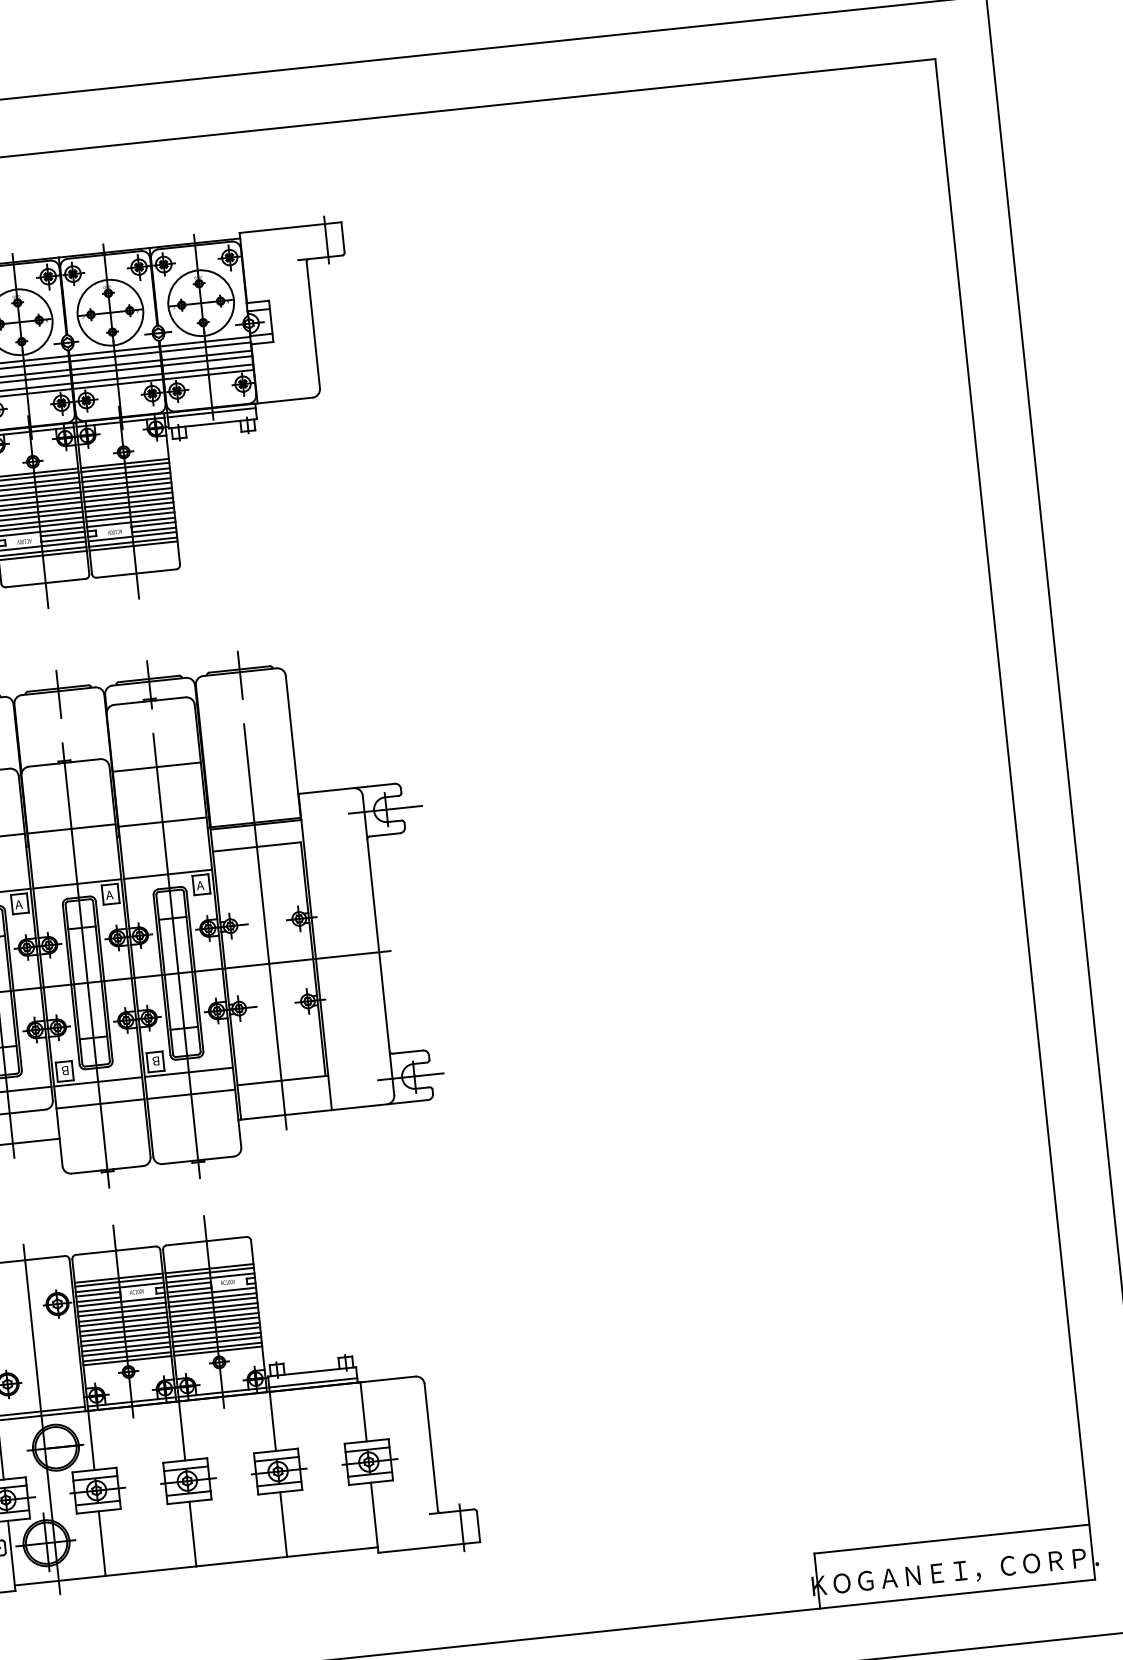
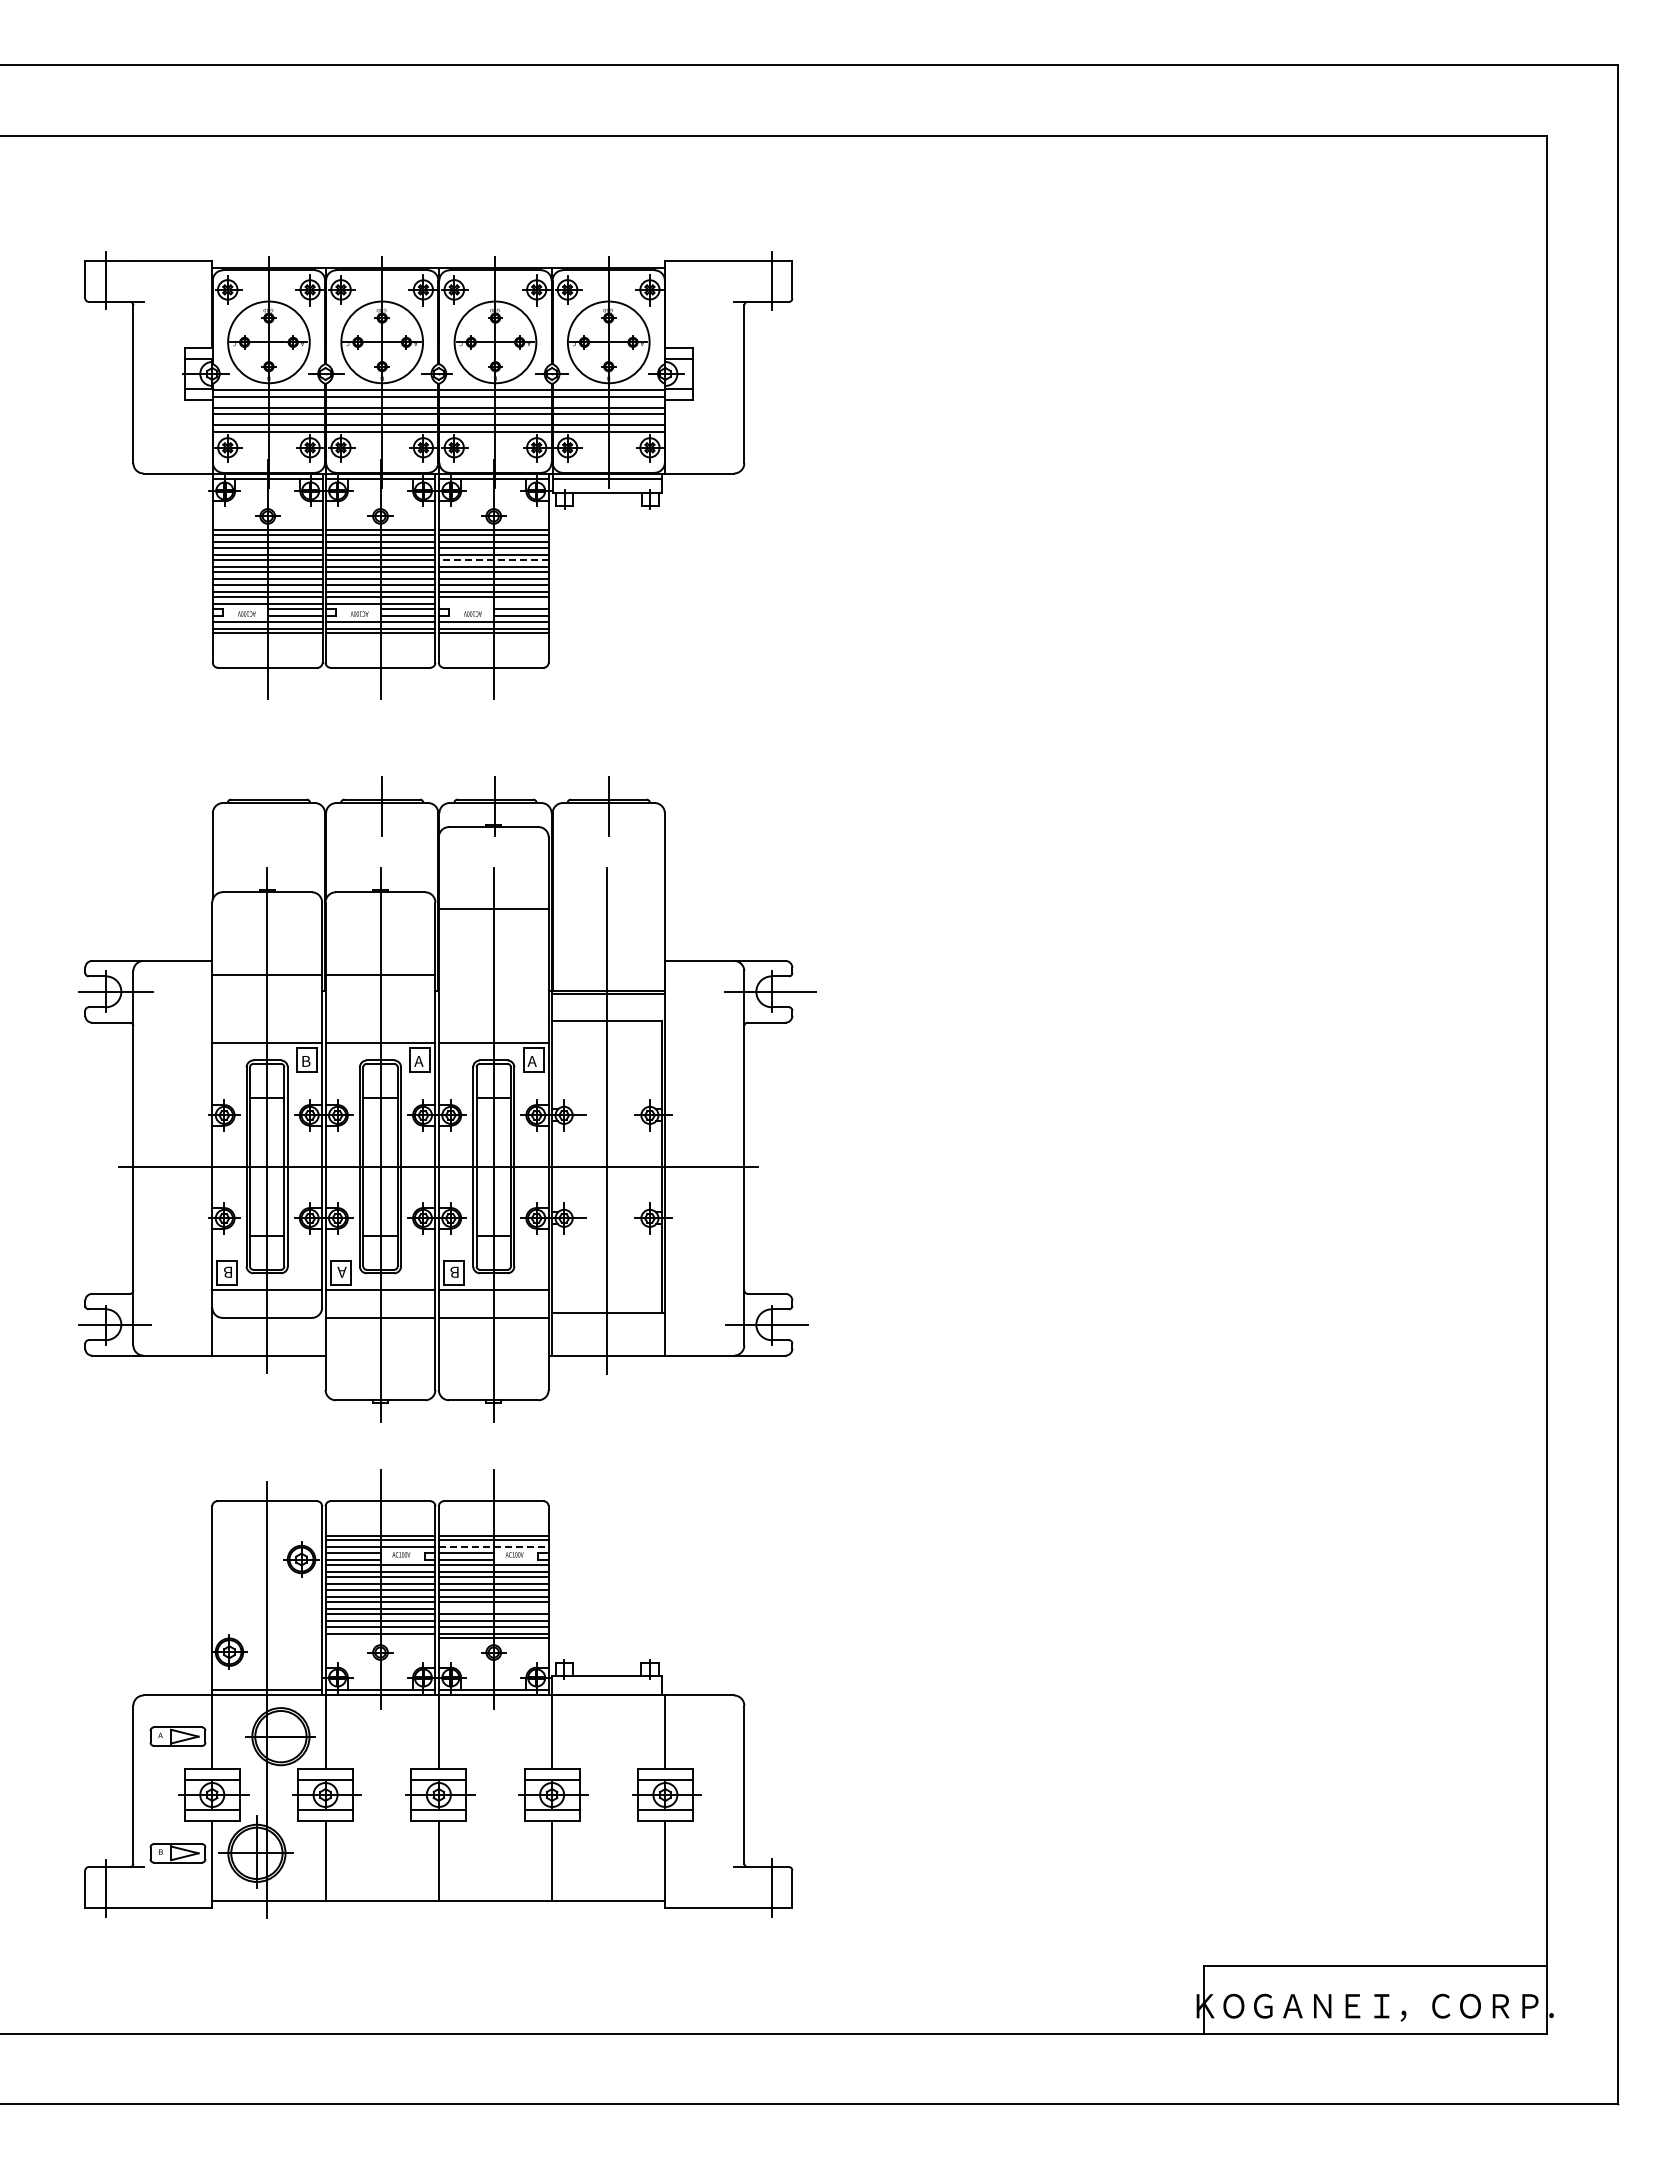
line: (127, 487) -> (493, 560), solid -> dashed
line: (130, 522) -> (493, 603), removed
line: (162, 822) -> (493, 978), removed
text: (18, 904) -> (305, 1061), A -> B
text: (65, 1069) -> (341, 1271), B -> A
line: (210, 1278) -> (493, 1547), solid -> dashed
line: (215, 1327) -> (493, 1608), removed
line: (127, 1360) -> (380, 1638), removed
line: (312, 1382) -> (606, 1689), removed

